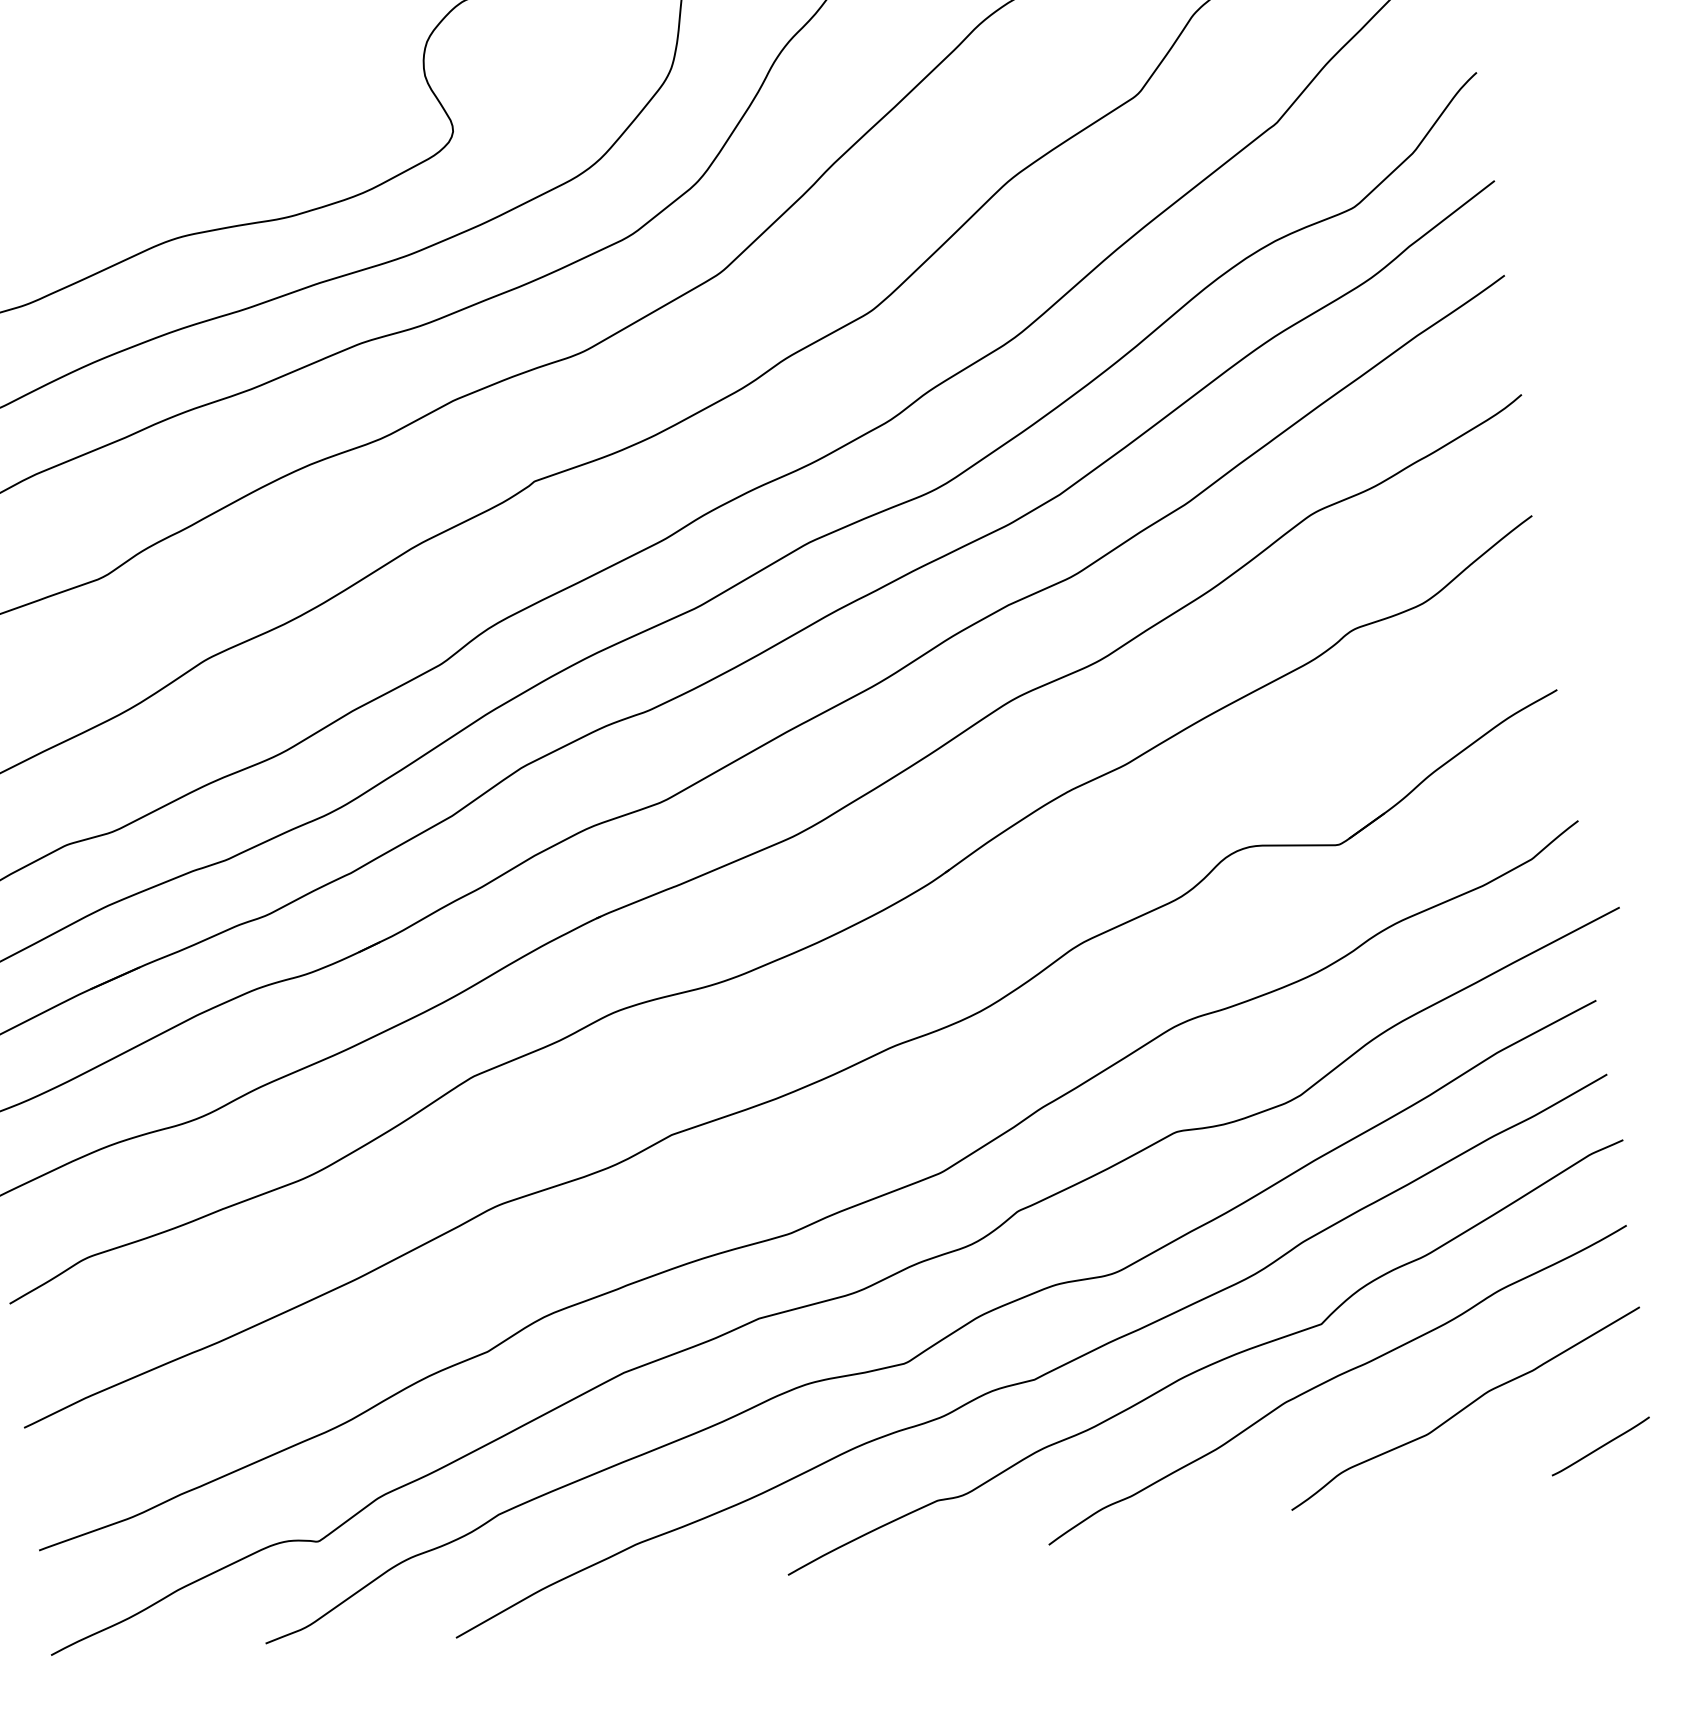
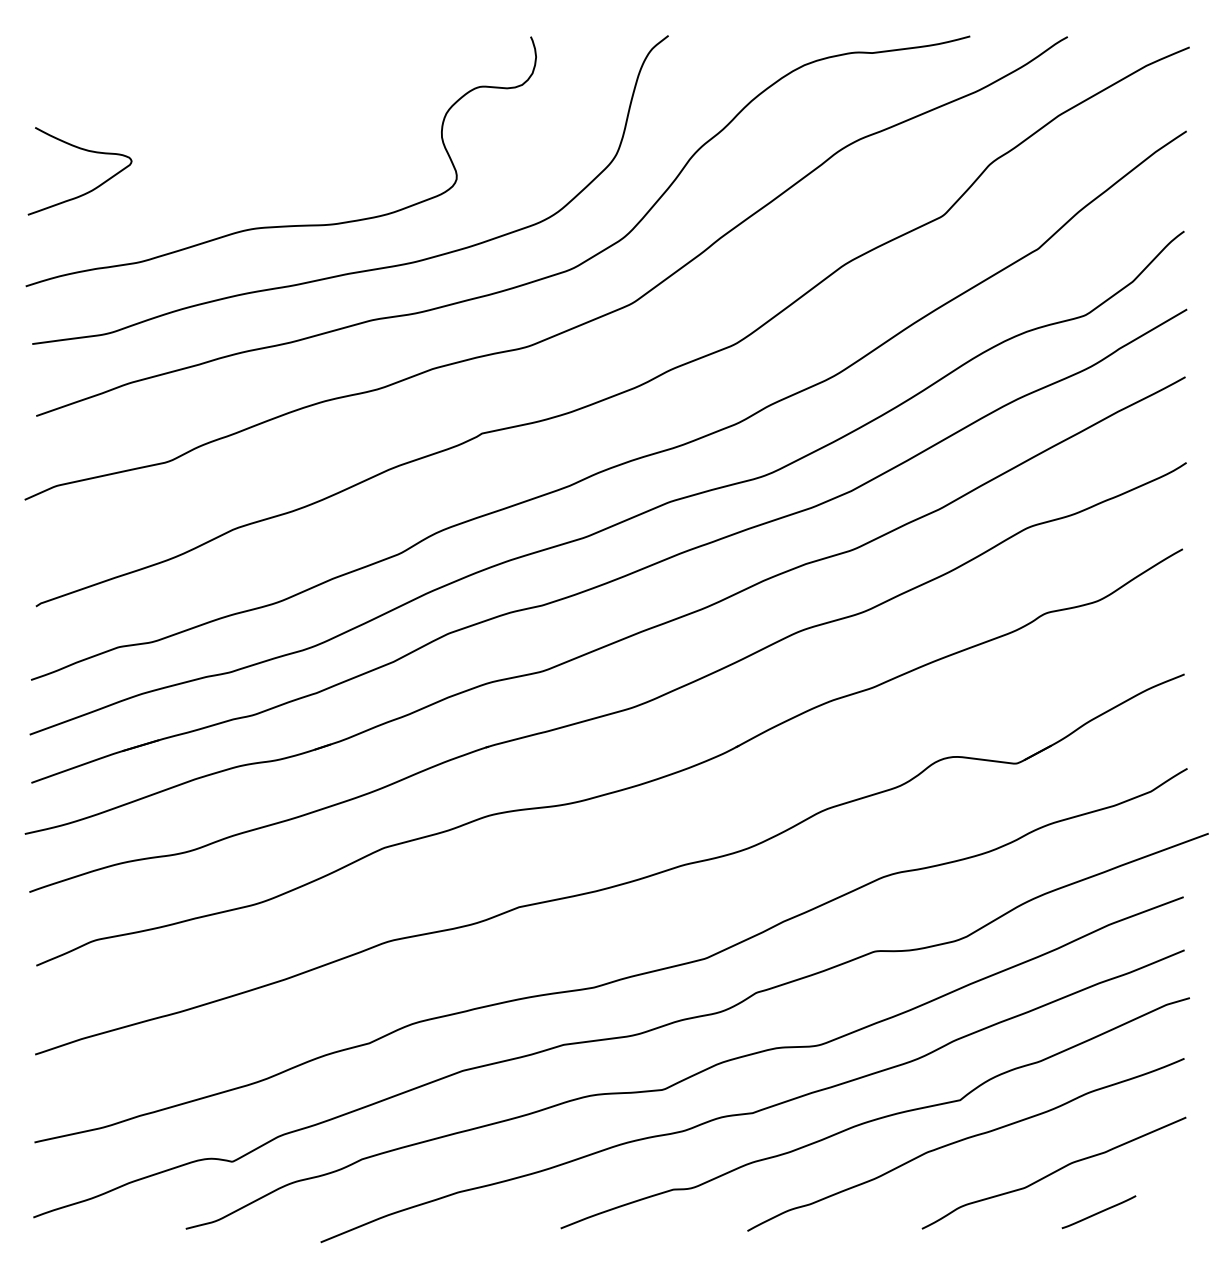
line: (1600, 1446) -> (1098, 1212), moved

